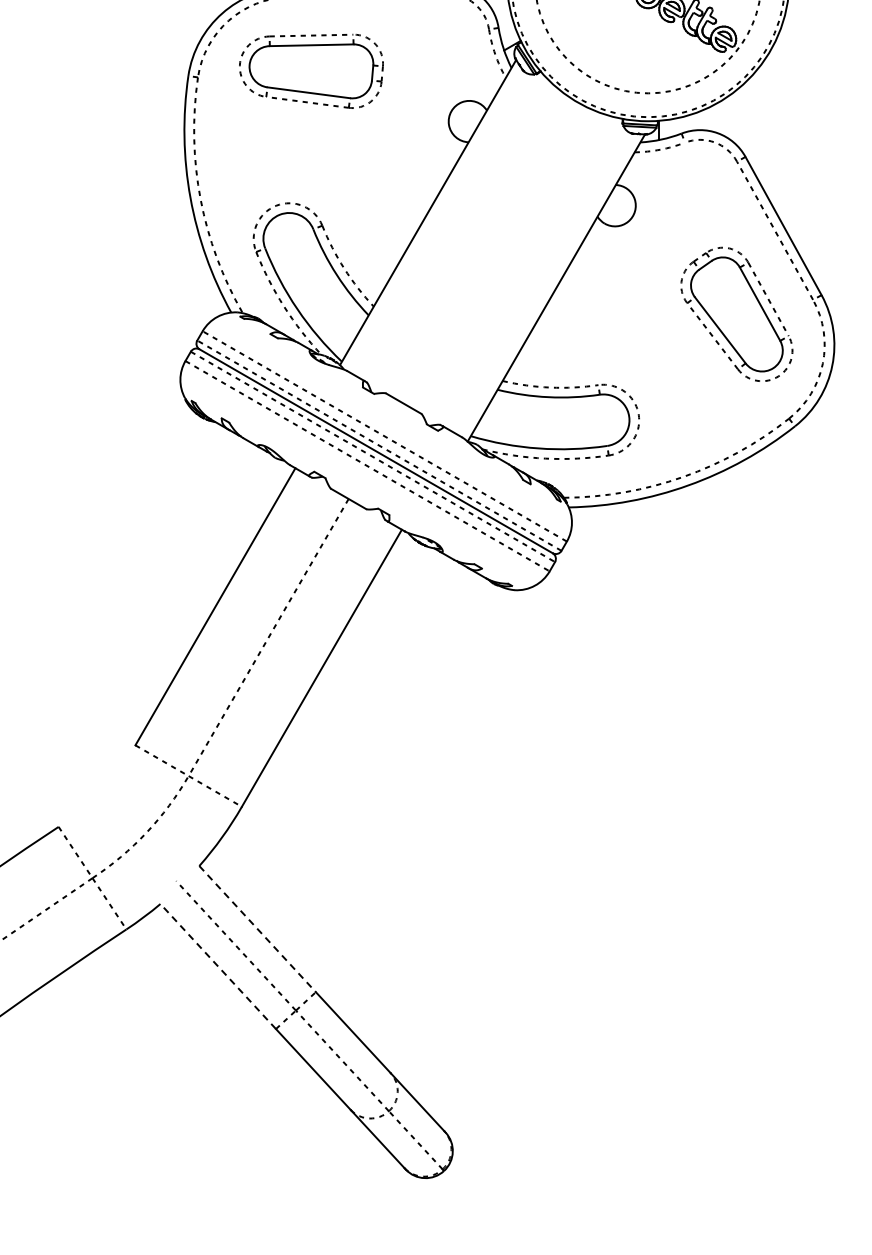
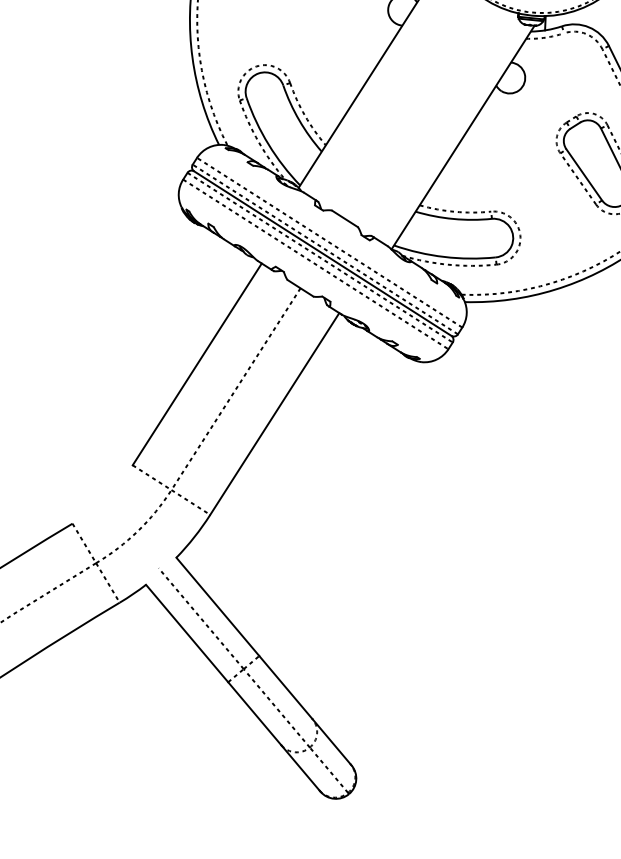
line: (257, 929) -> (217, 607), dashed -> solid
line: (217, 966) -> (186, 633), dashed -> solid

